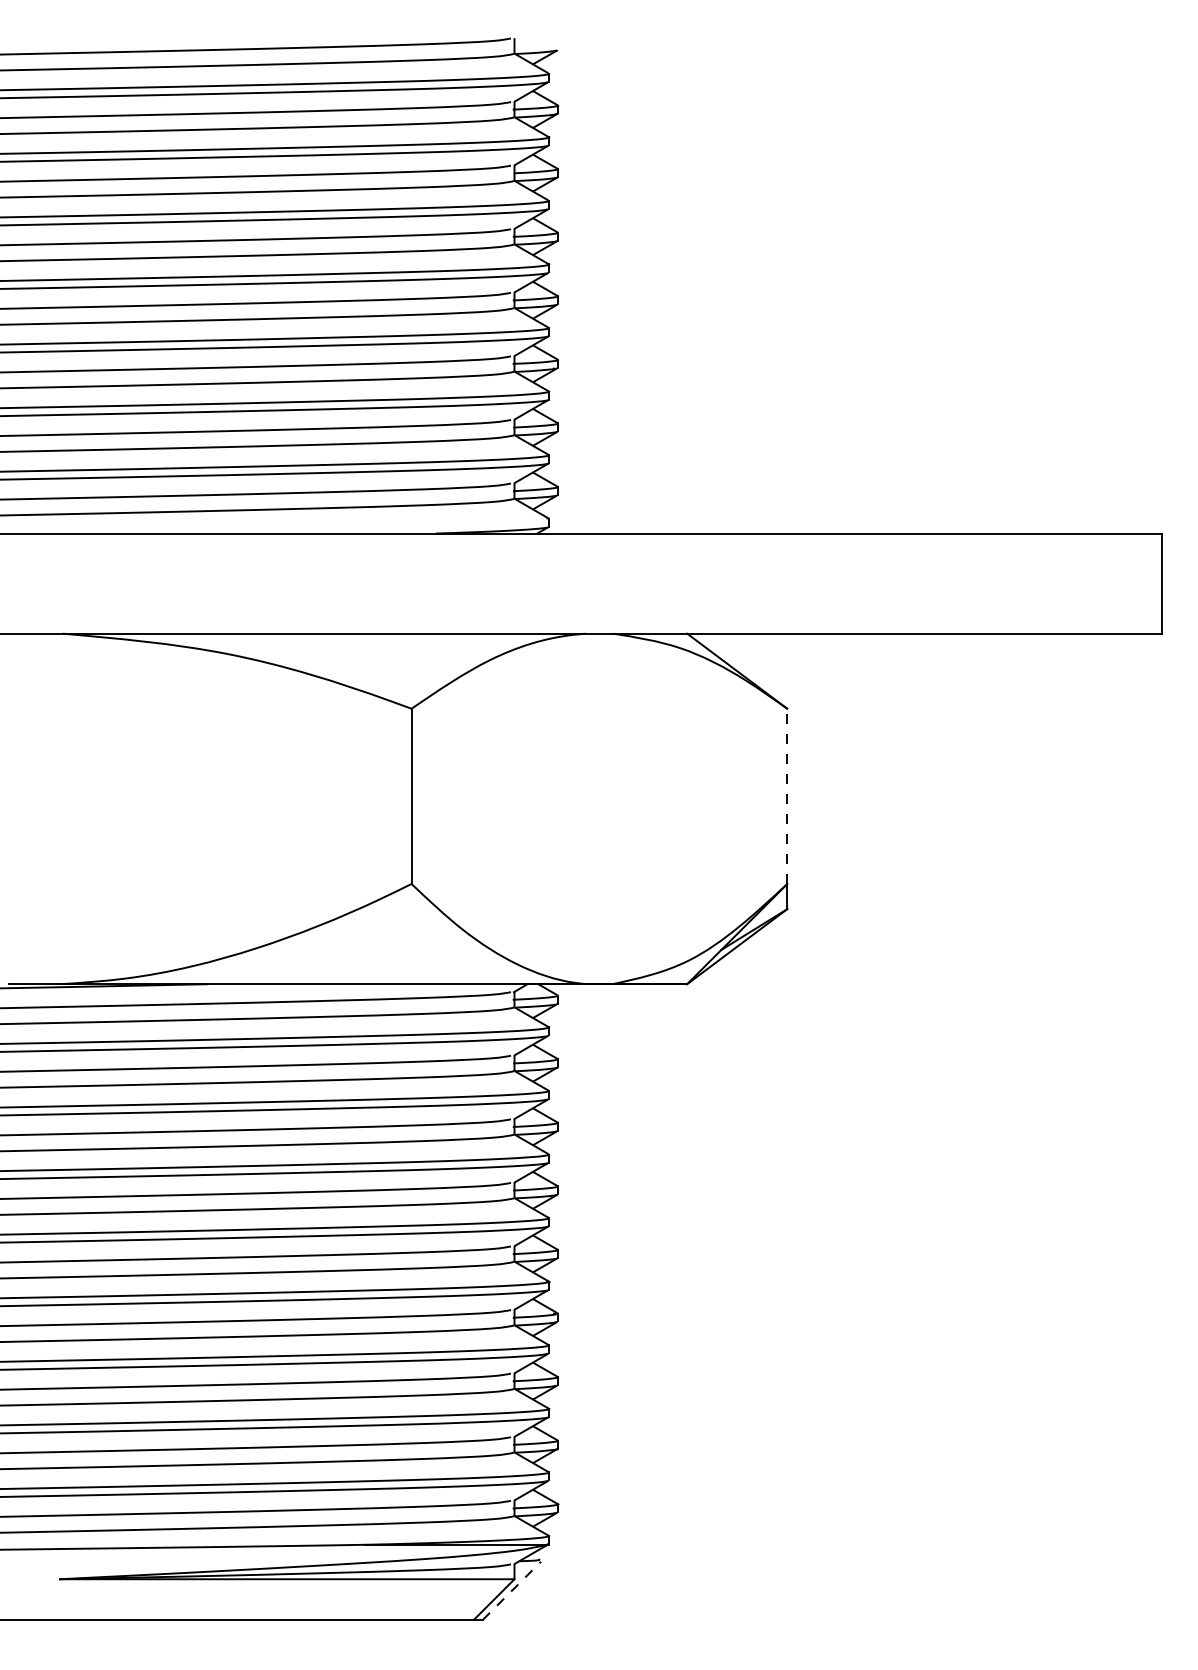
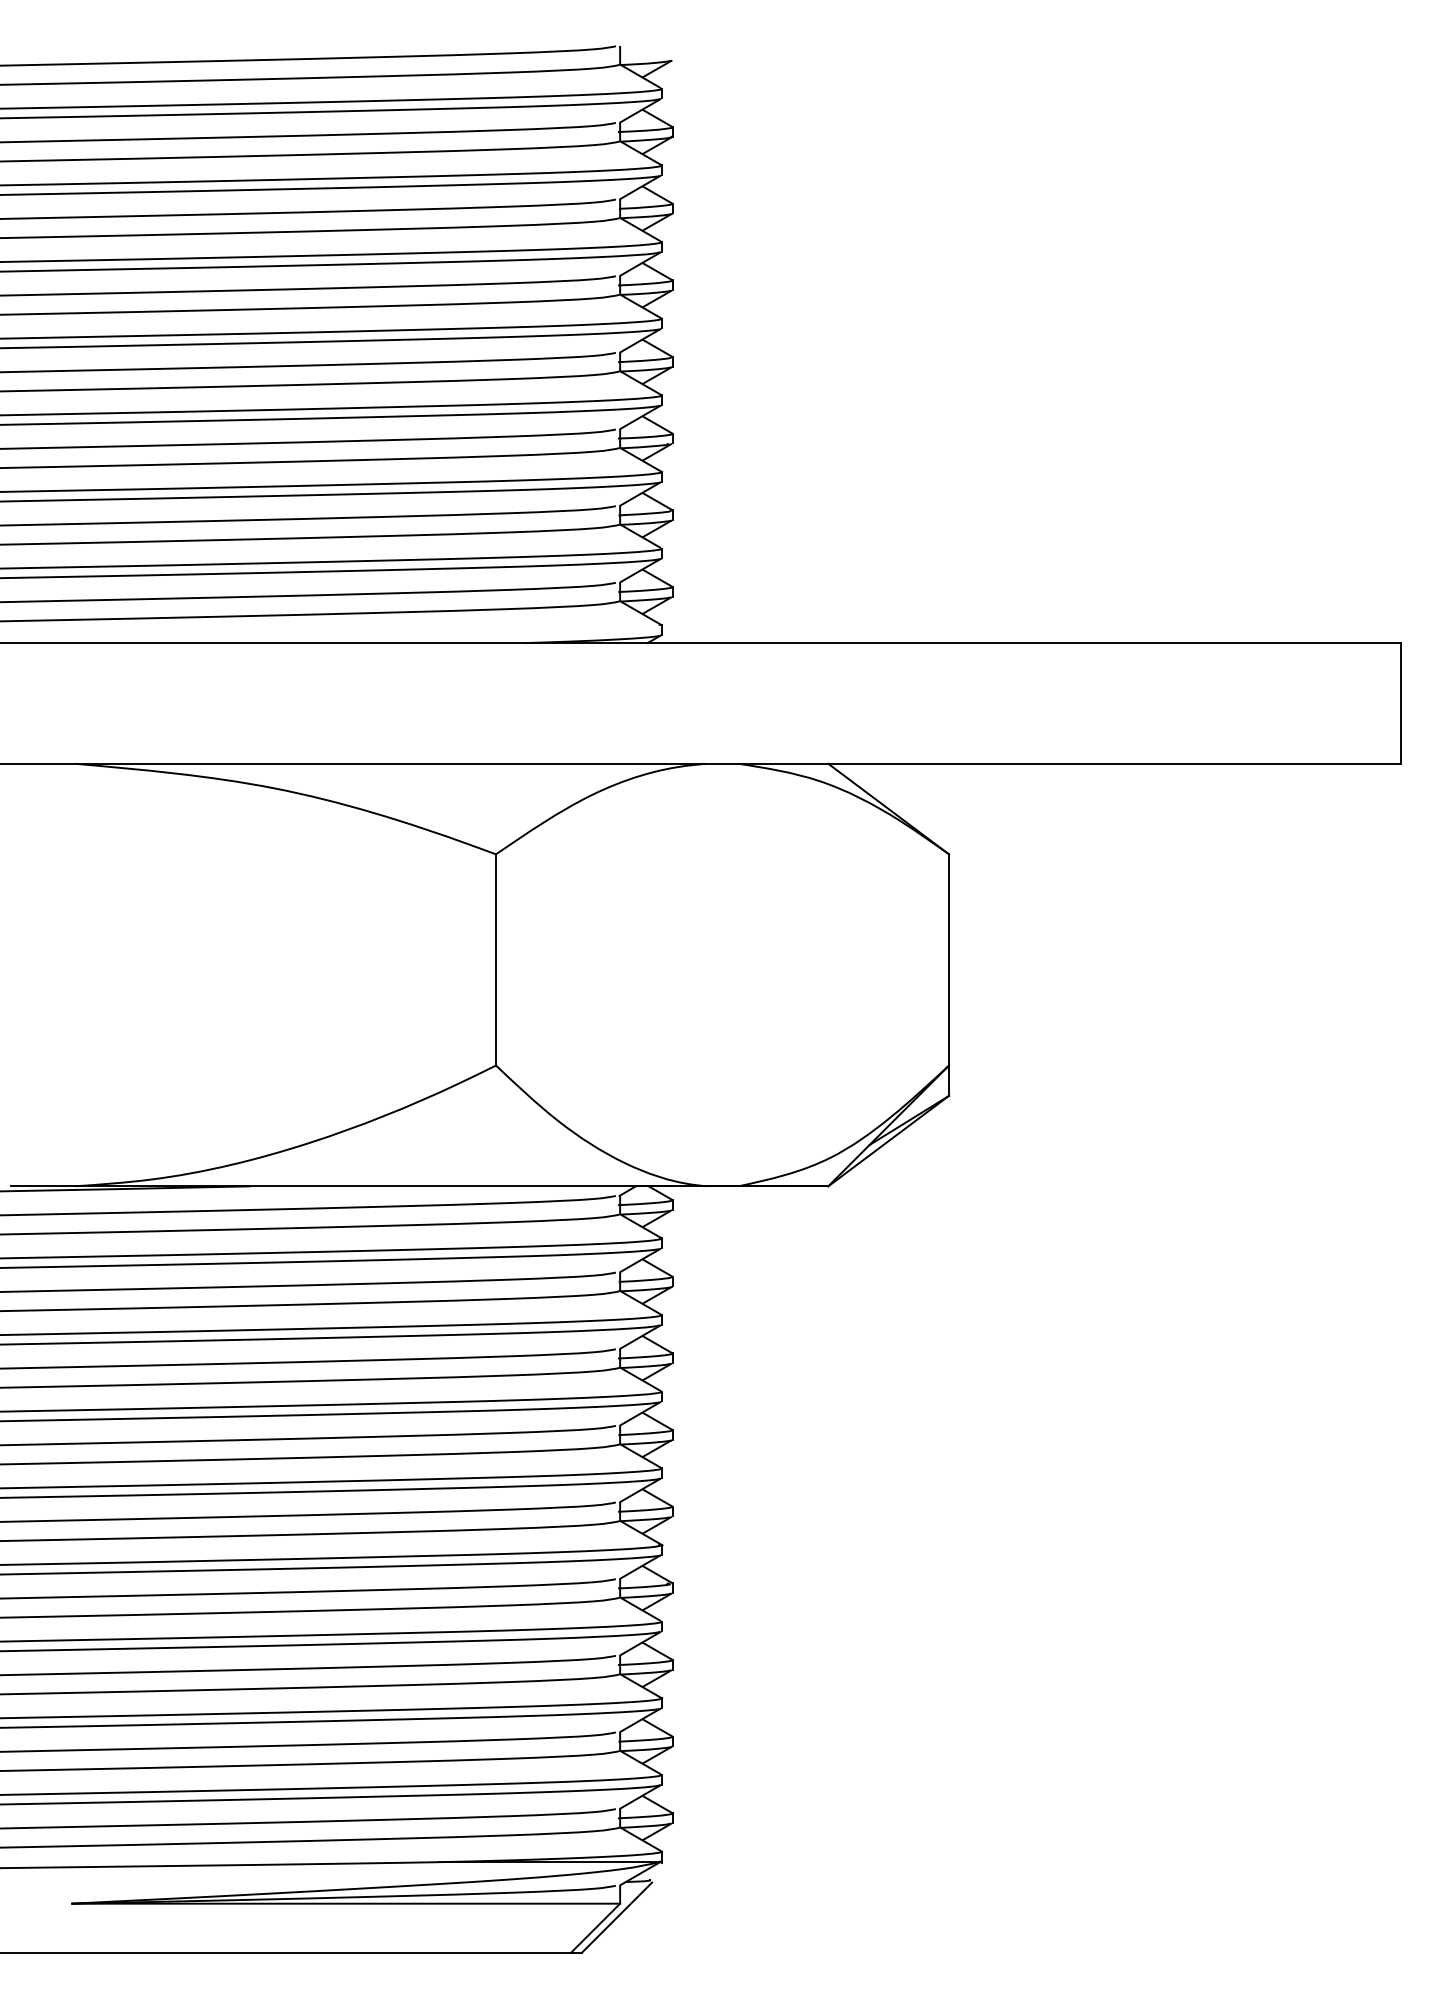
line: (787, 796) -> (949, 960), dashed -> solid
line: (512, 1590) -> (617, 1917), dashed -> solid

